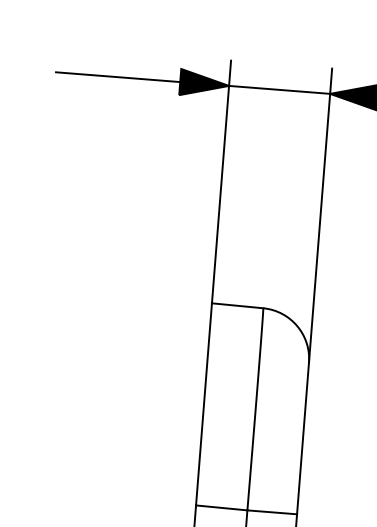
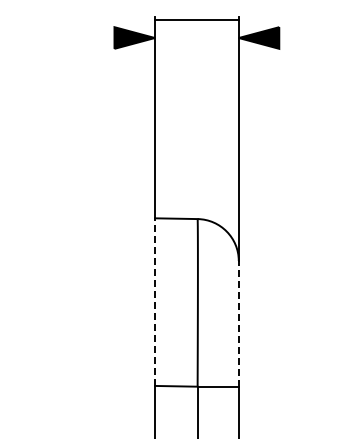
line: (117, 77) -> (62, 38), removed
line: (279, 90) -> (196, 20), moved
line: (203, 404) -> (154, 302), solid -> dashed
line: (302, 438) -> (238, 323), solid -> dashed

